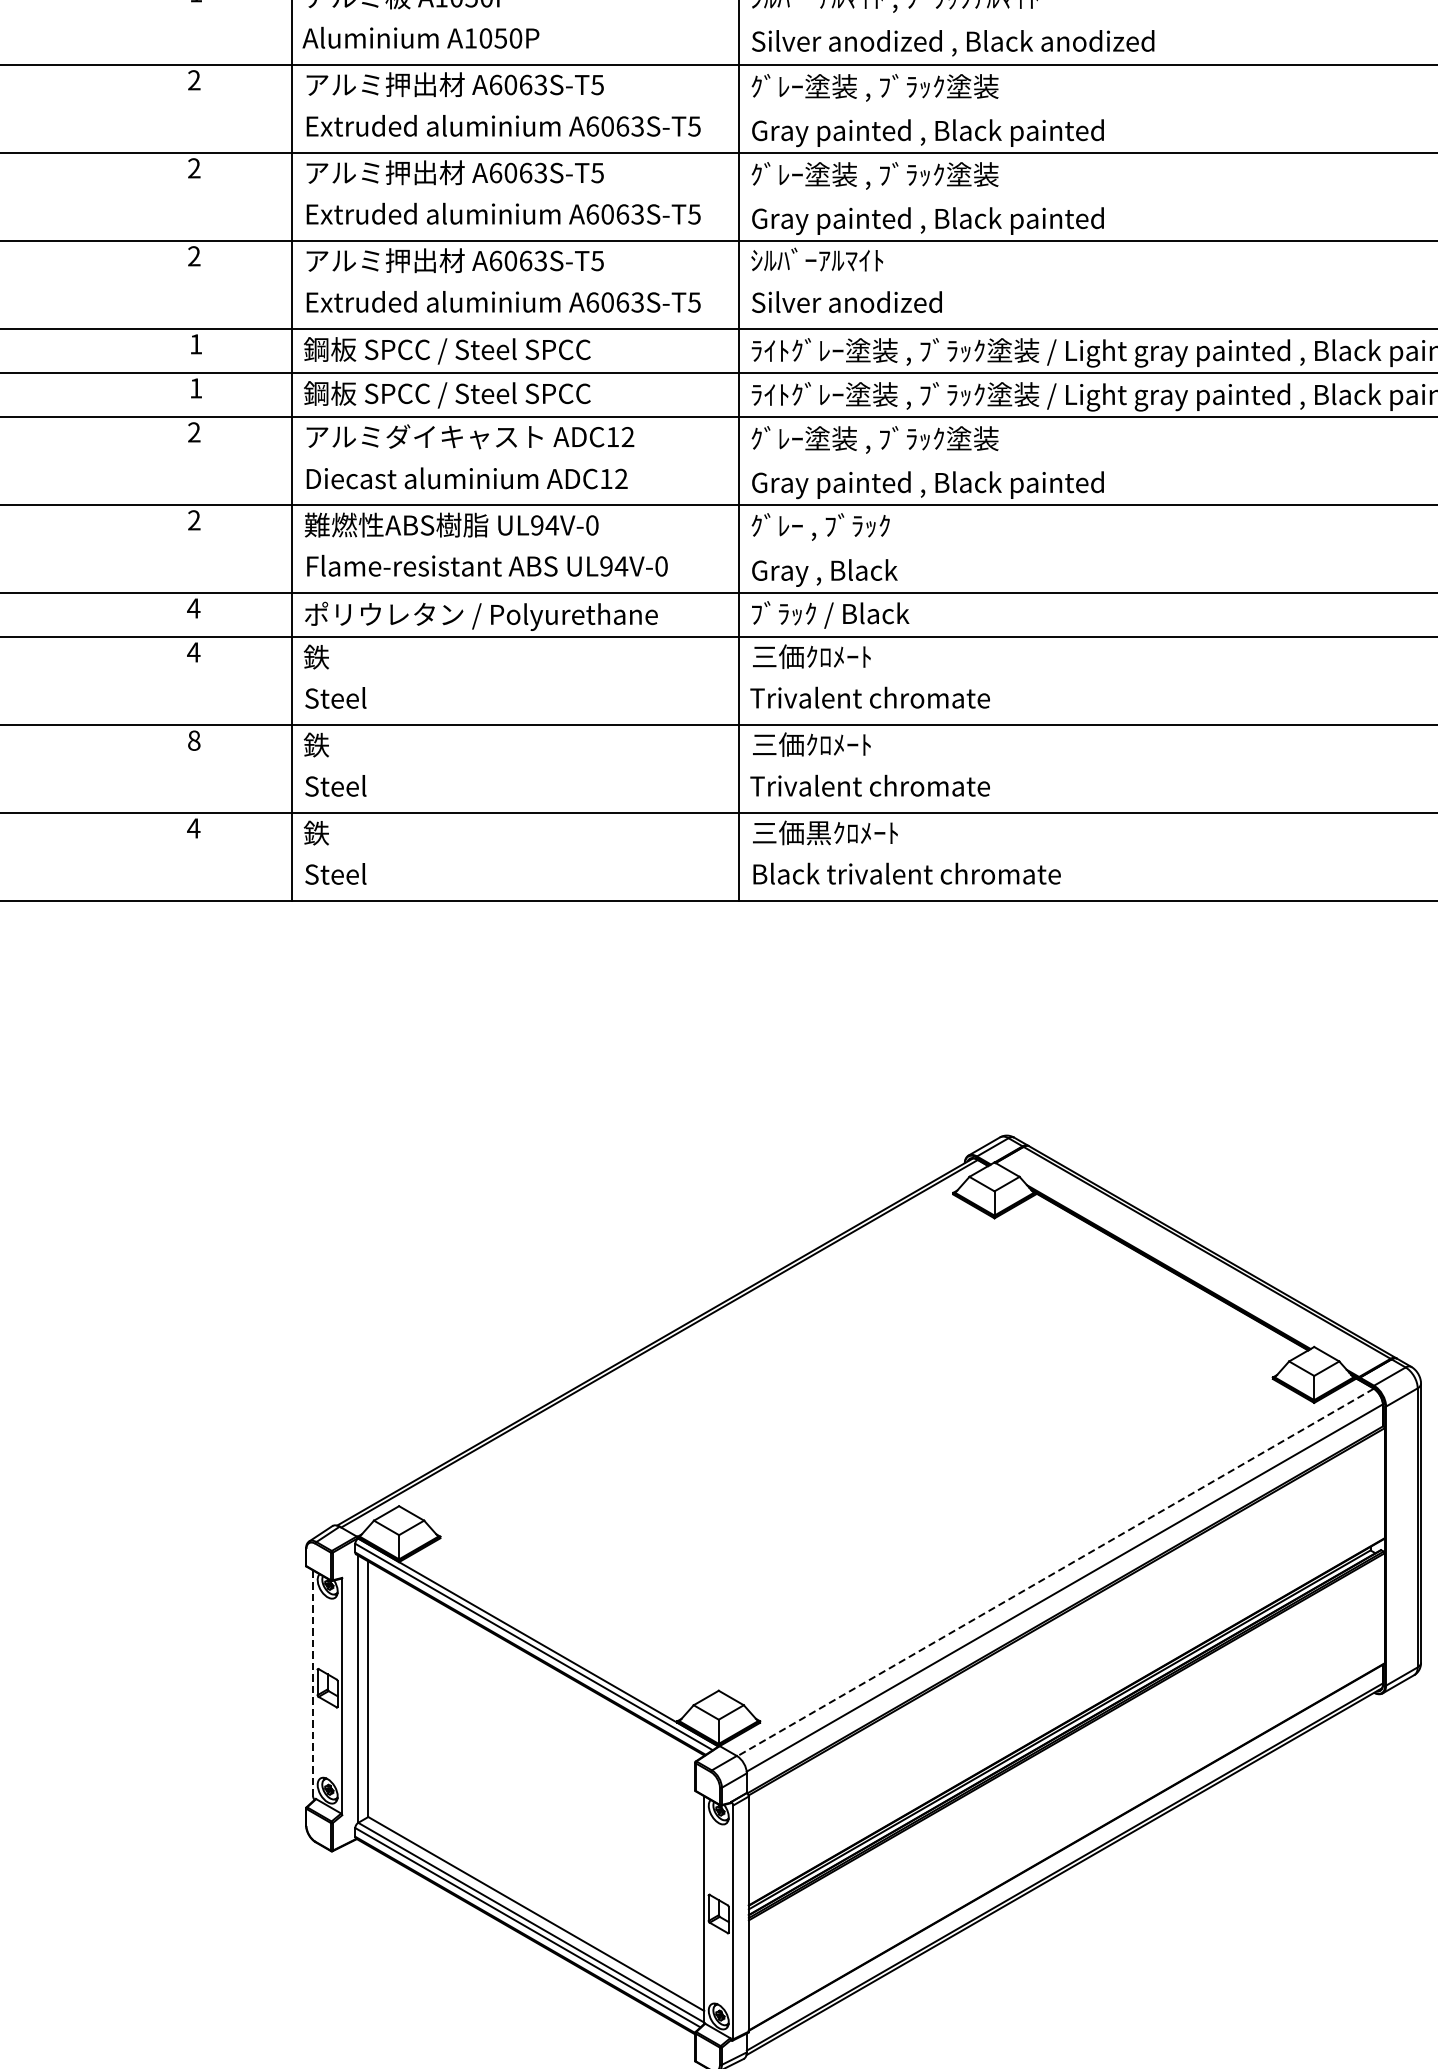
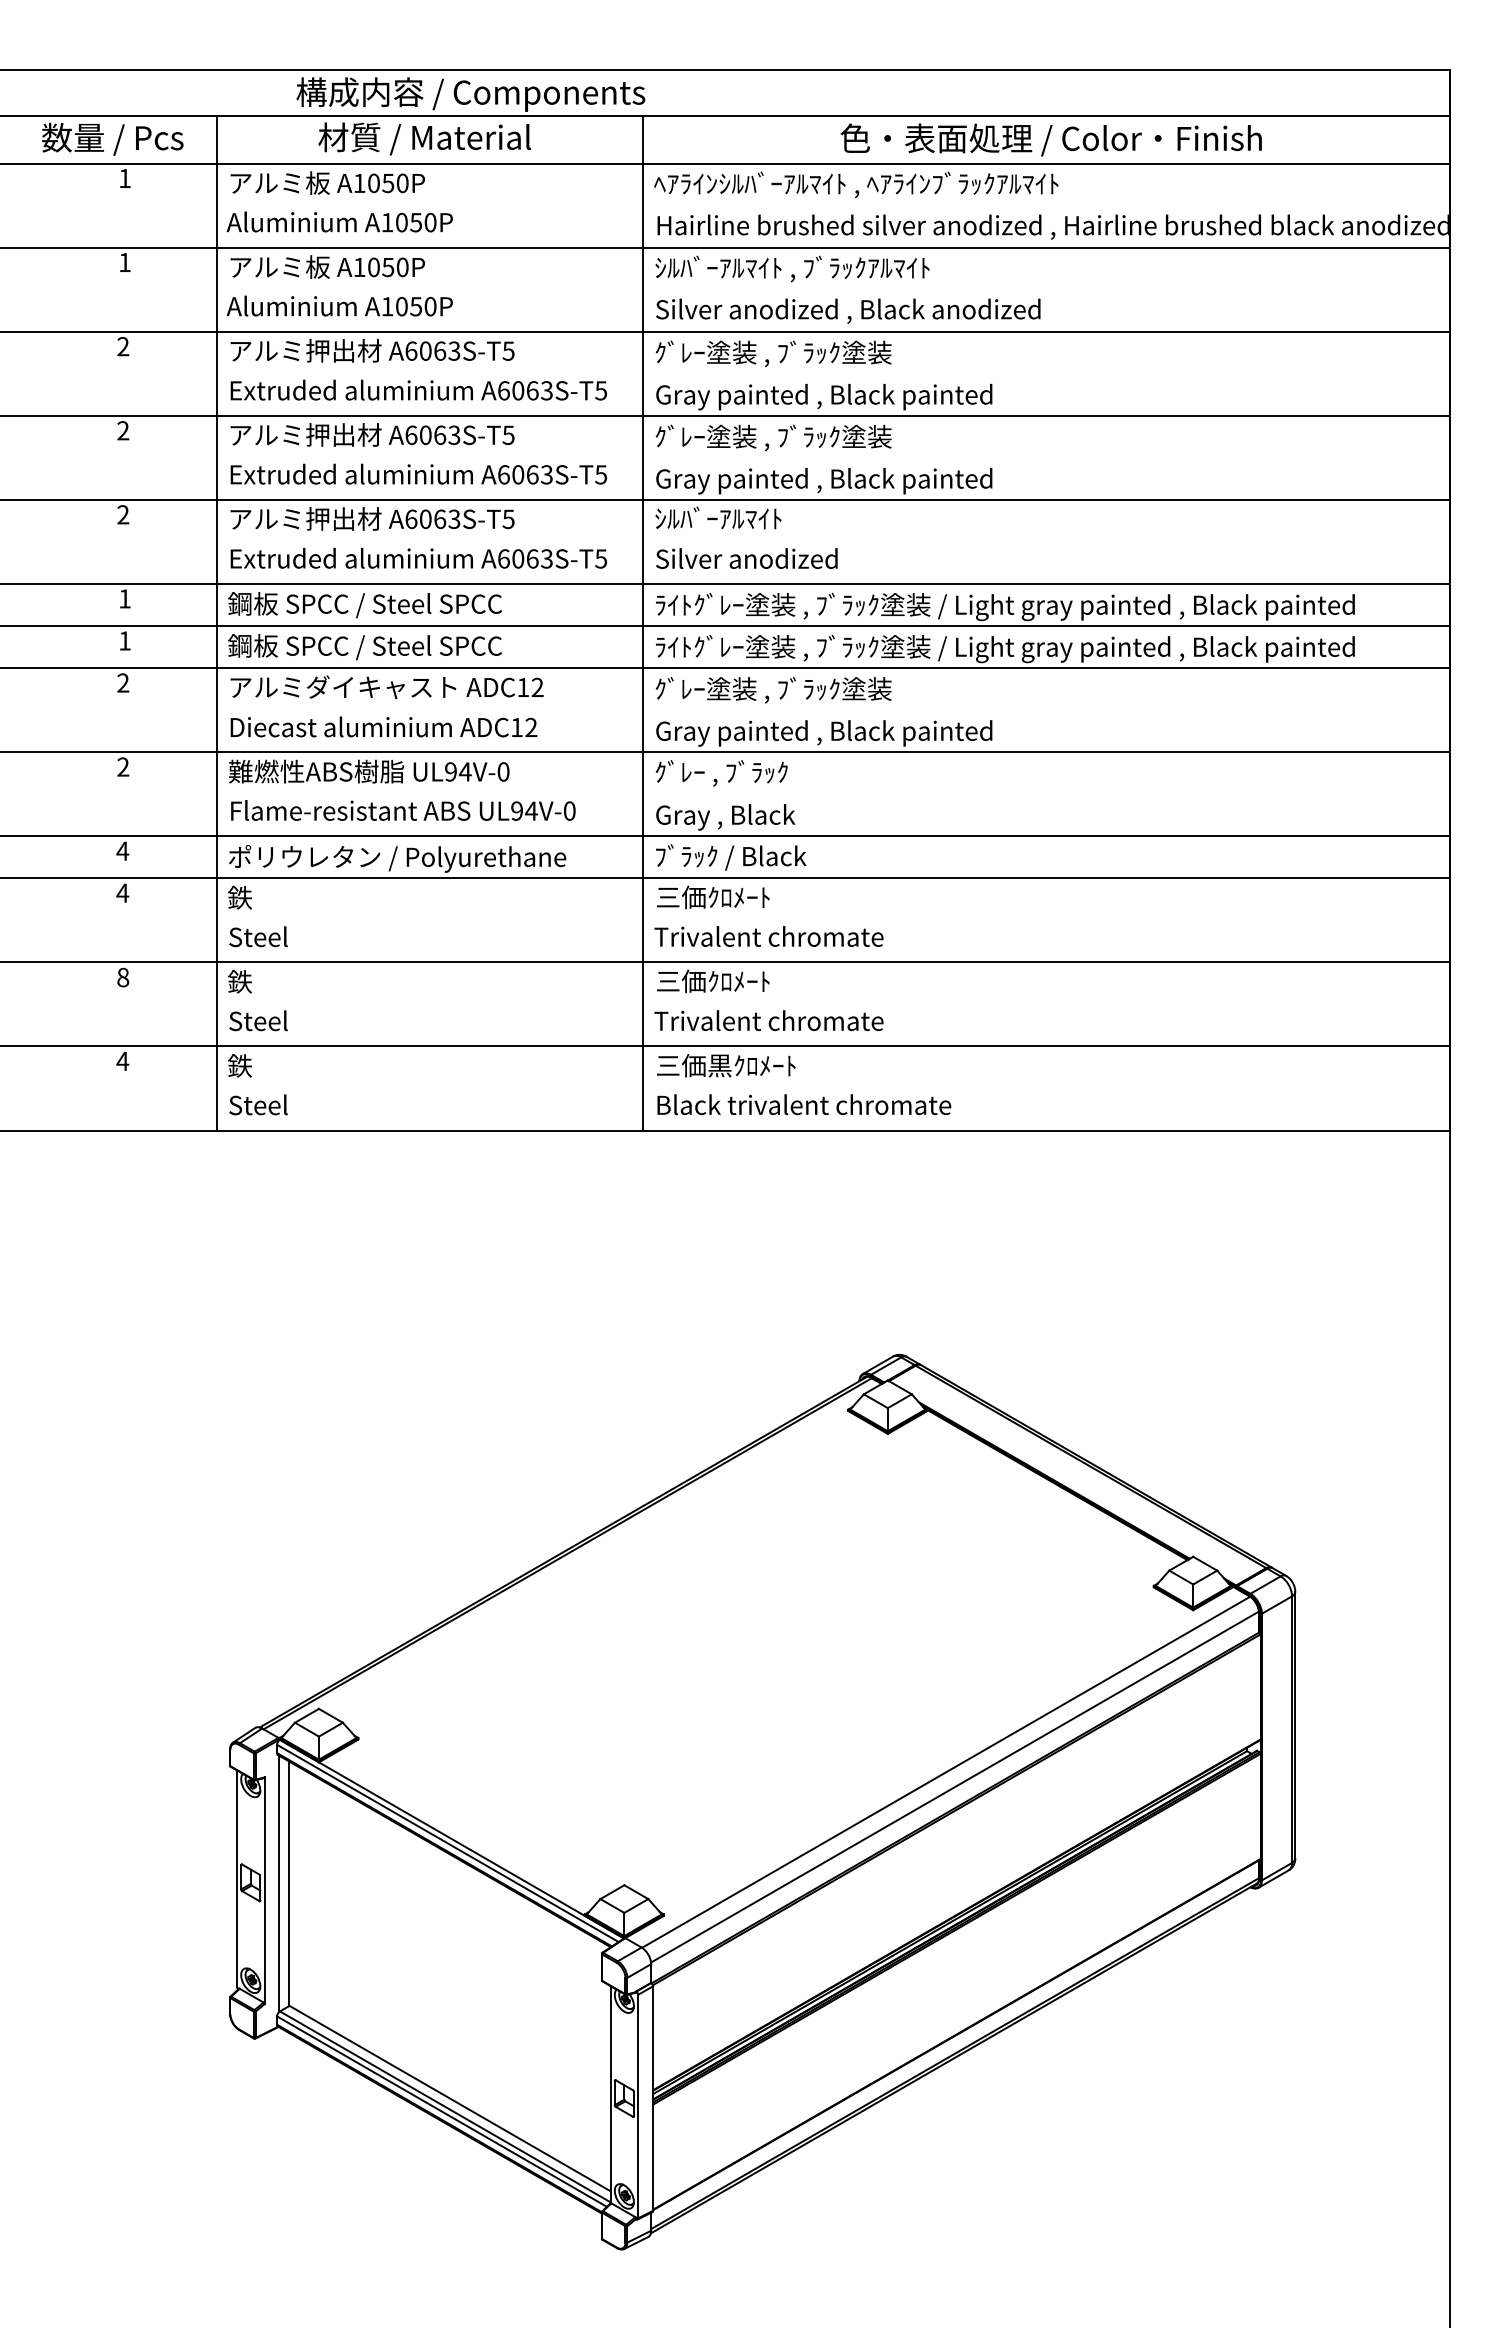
line: (1054, 1572) -> (945, 1772), dashed -> solid
line: (312, 1682) -> (236, 1877), dashed -> solid

